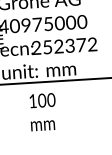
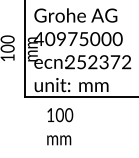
text: (43, 111) -> (60, 126), moved

